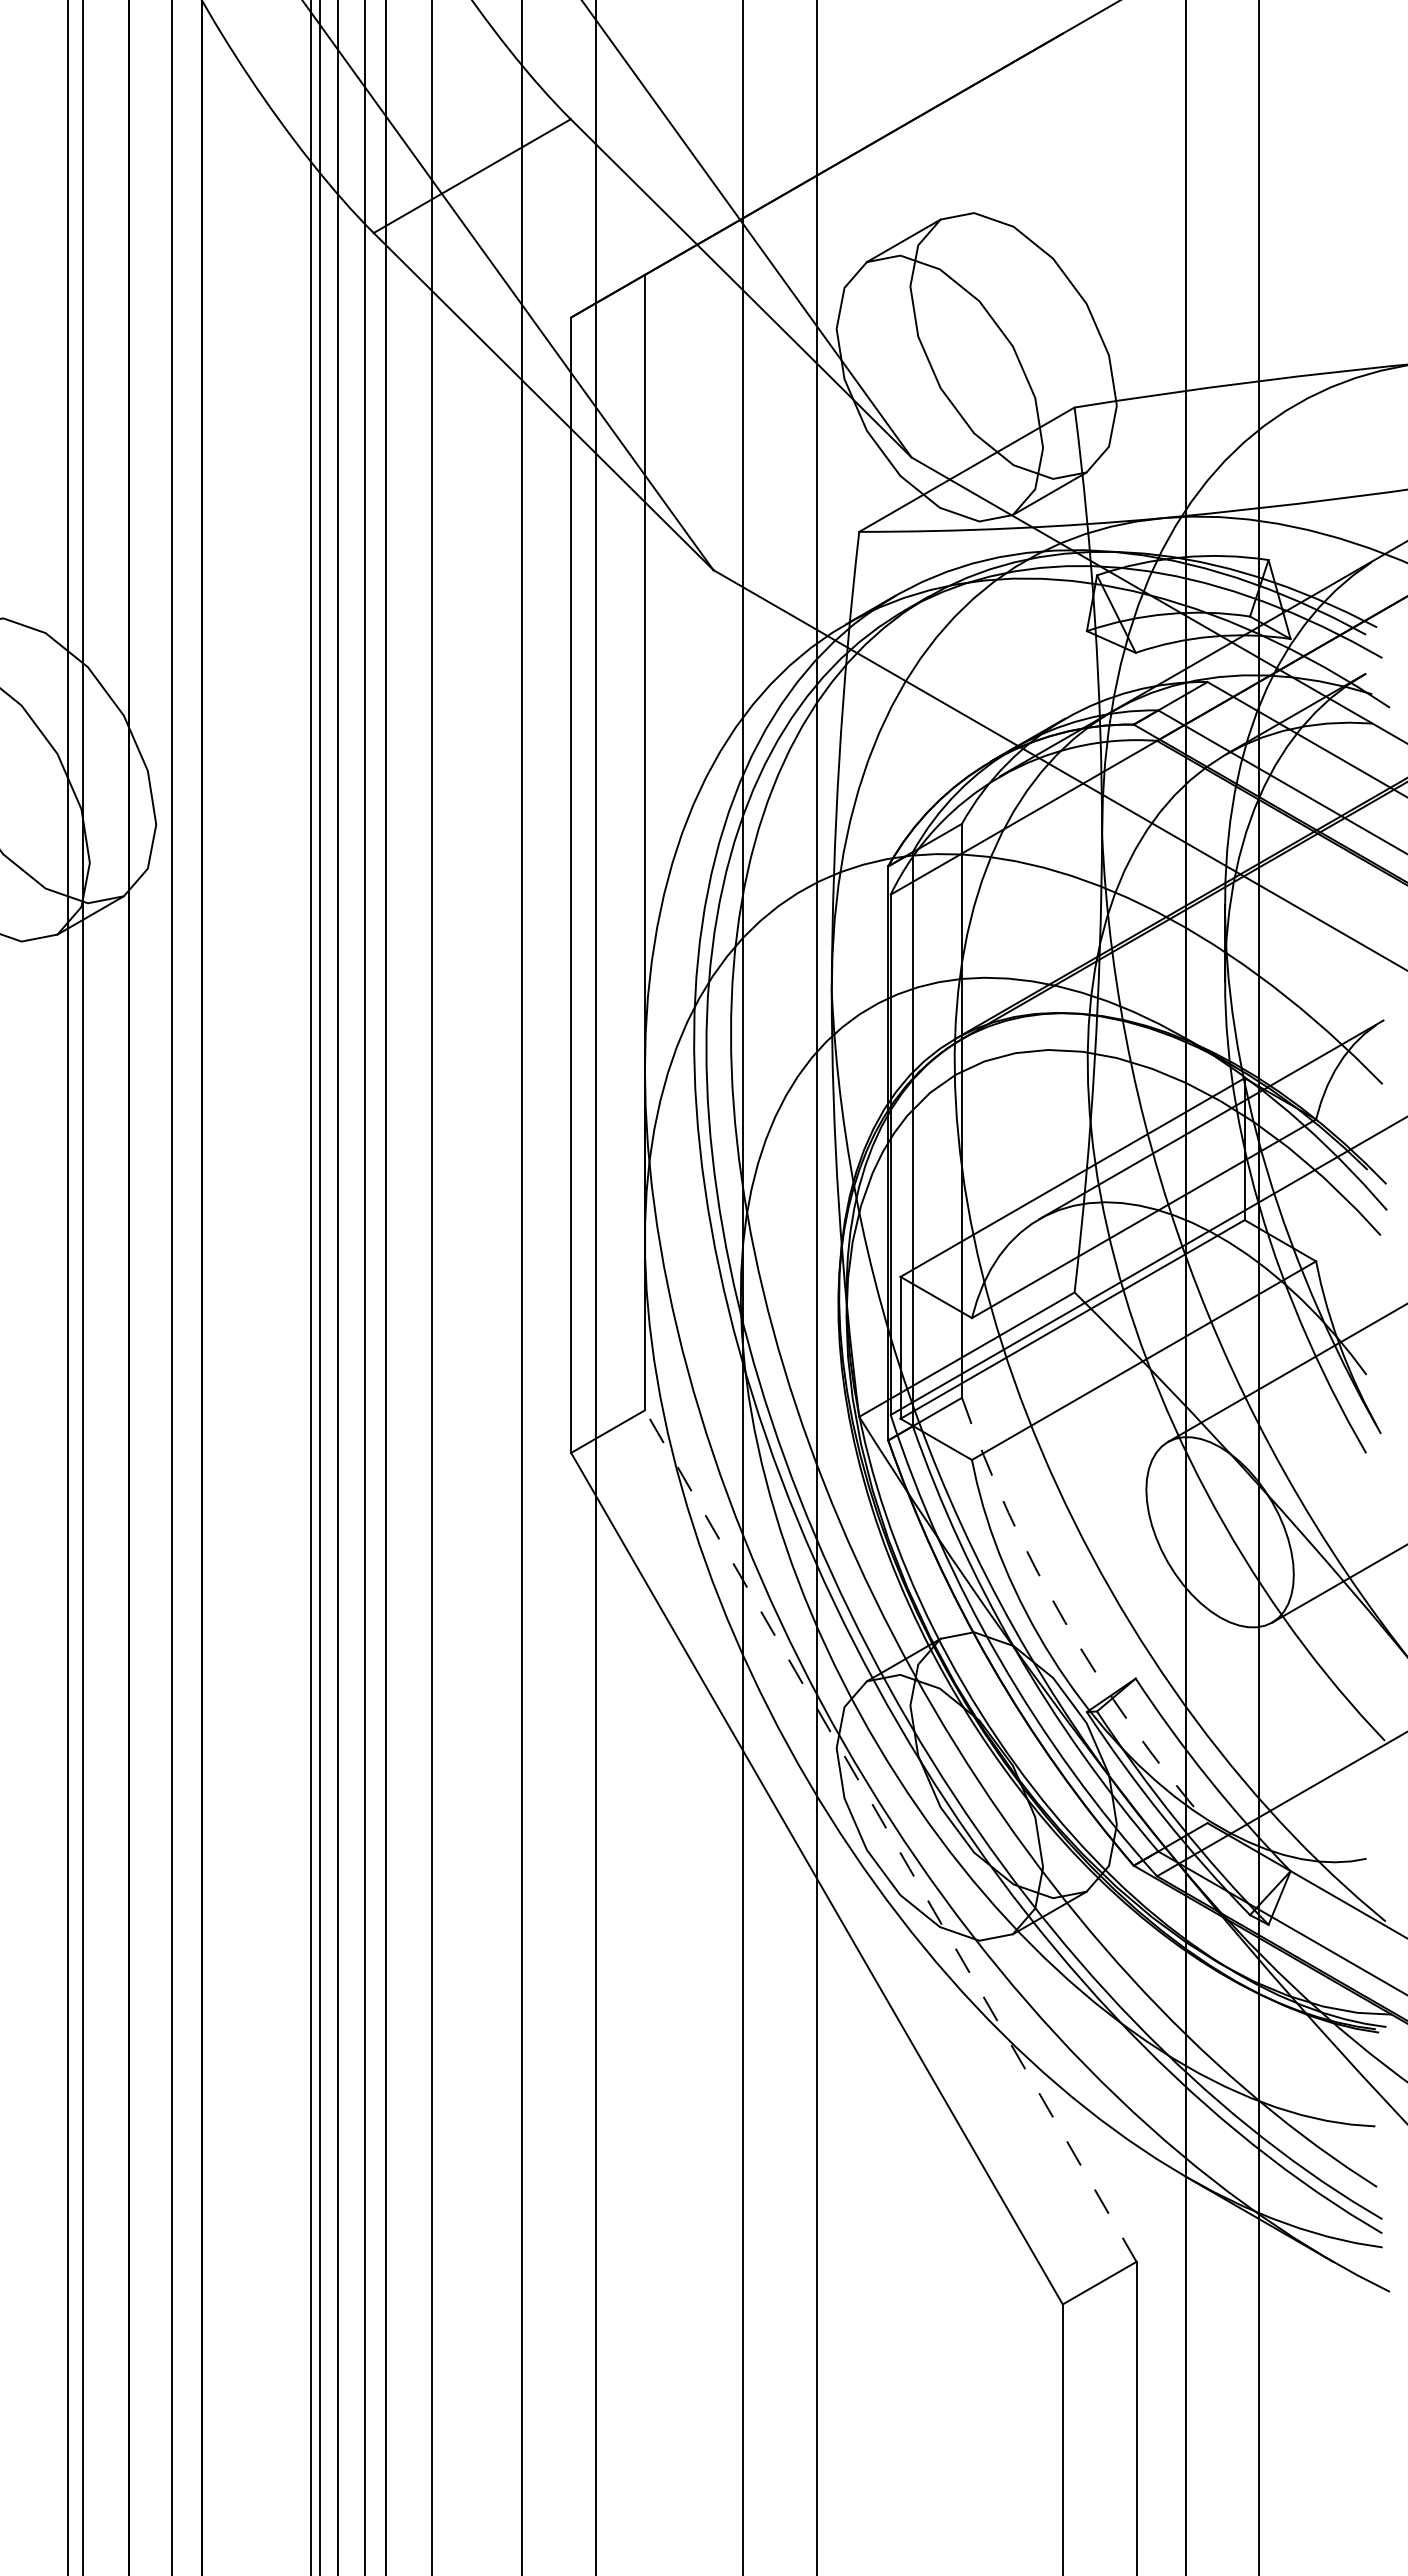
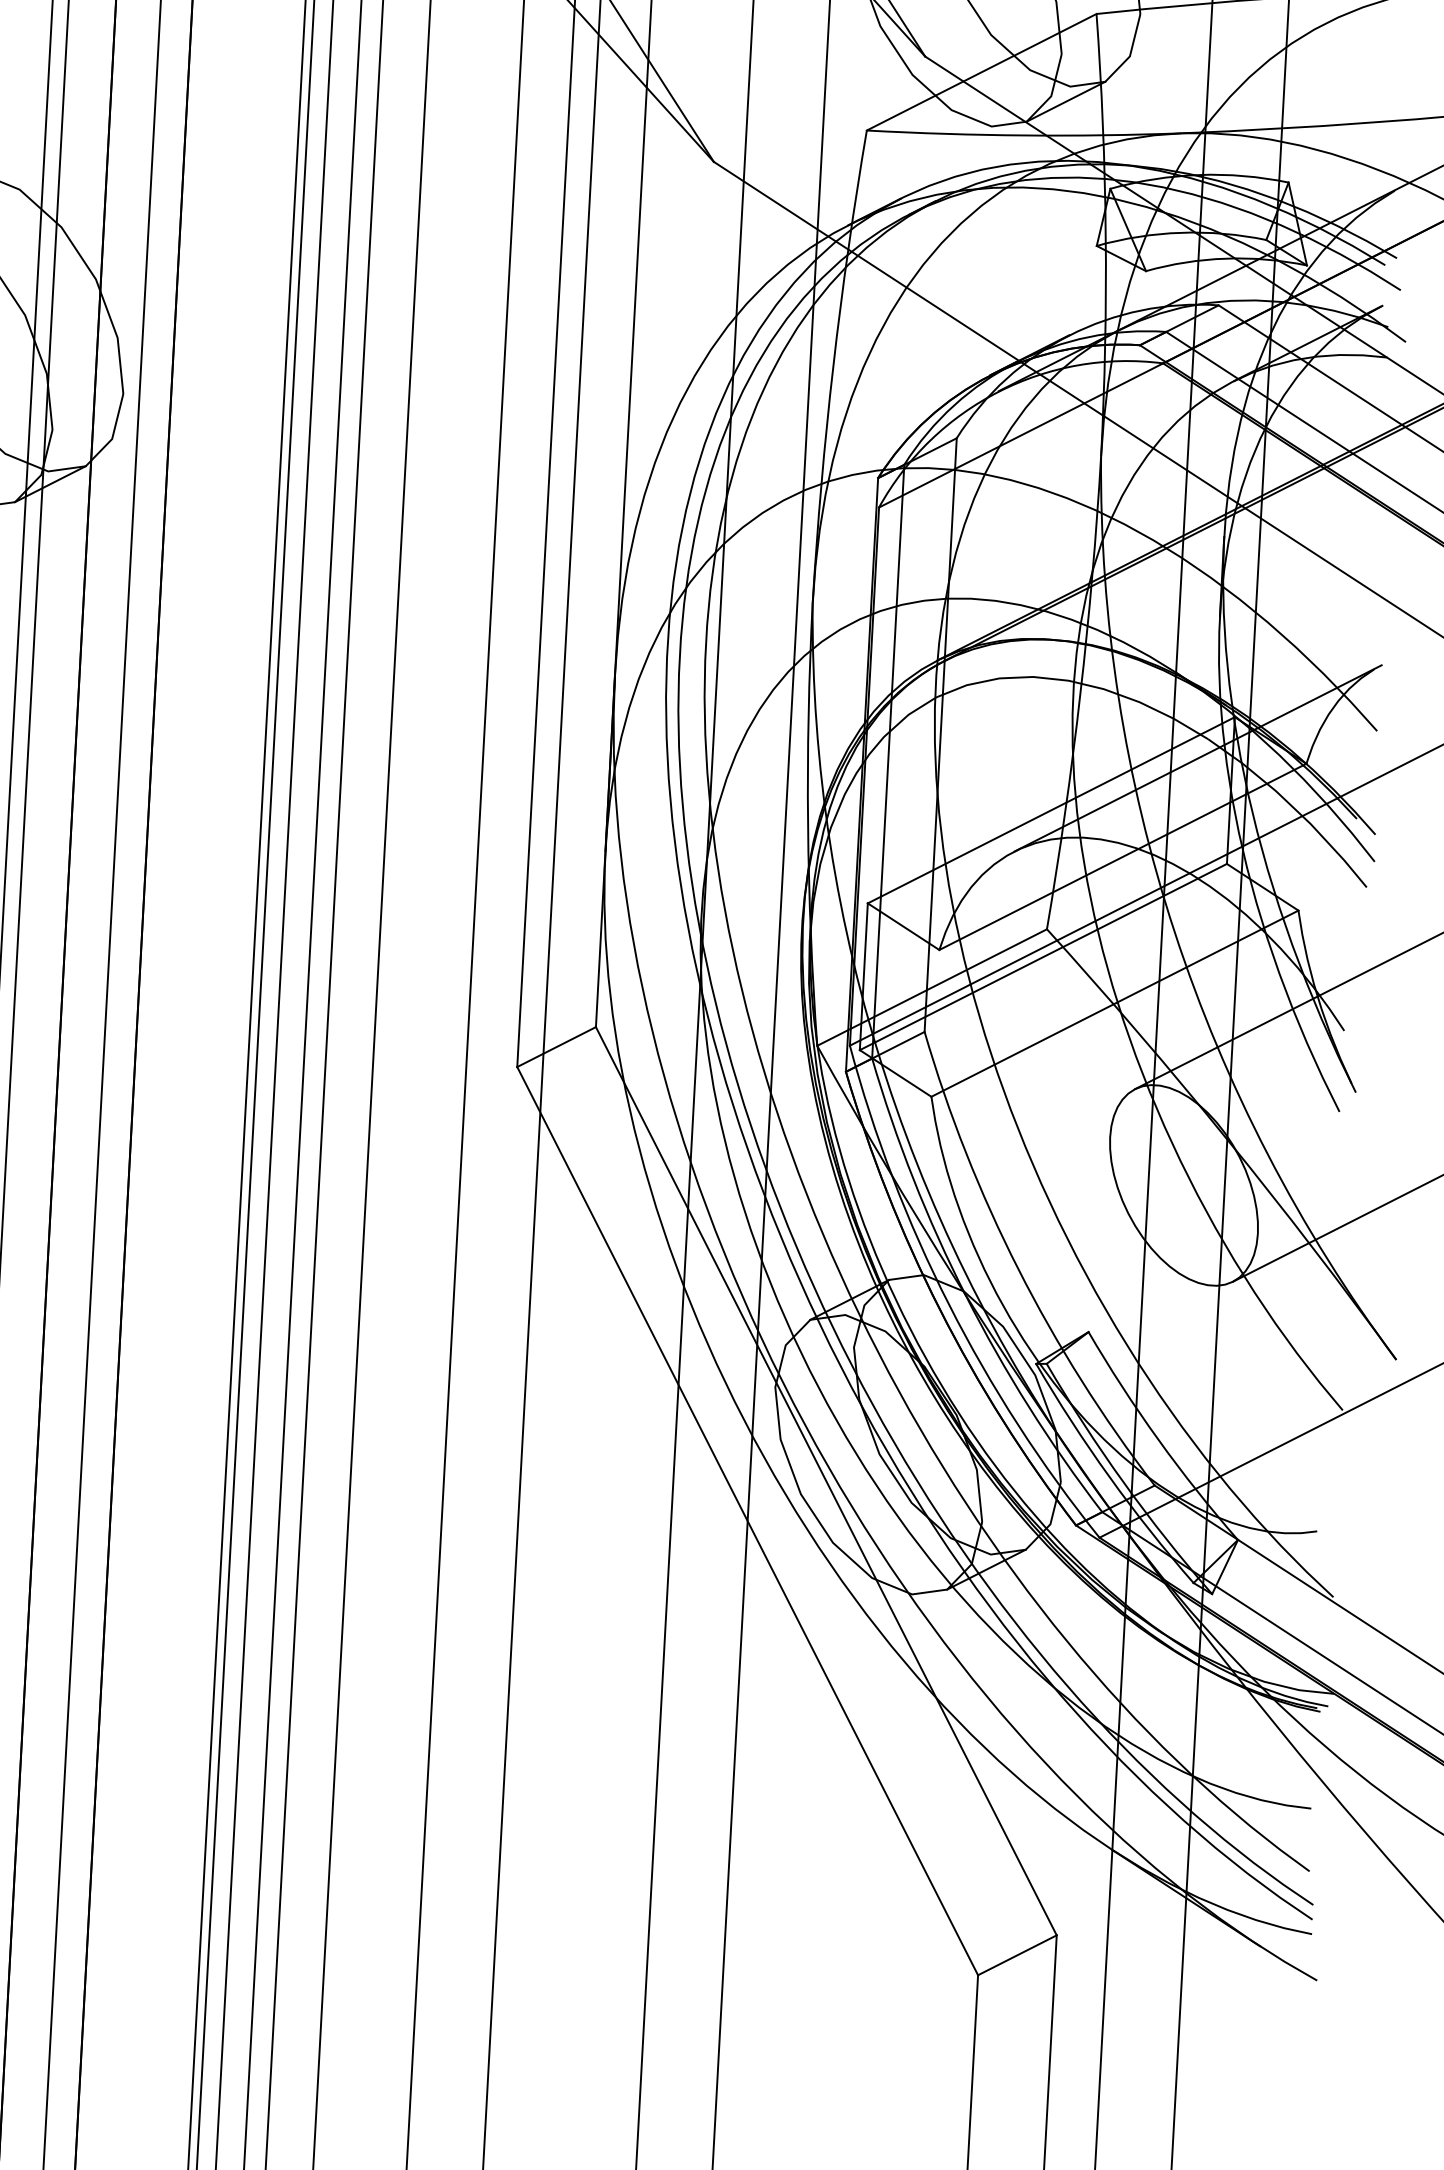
arc: (1064, 1621) -> (1018, 1268), dashed -> solid
line: (890, 1836) -> (826, 1481), dashed -> solid

